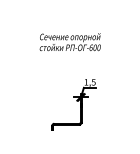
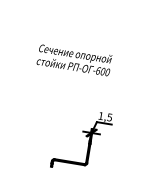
text: (69, 42) -> (73, 60), moved

